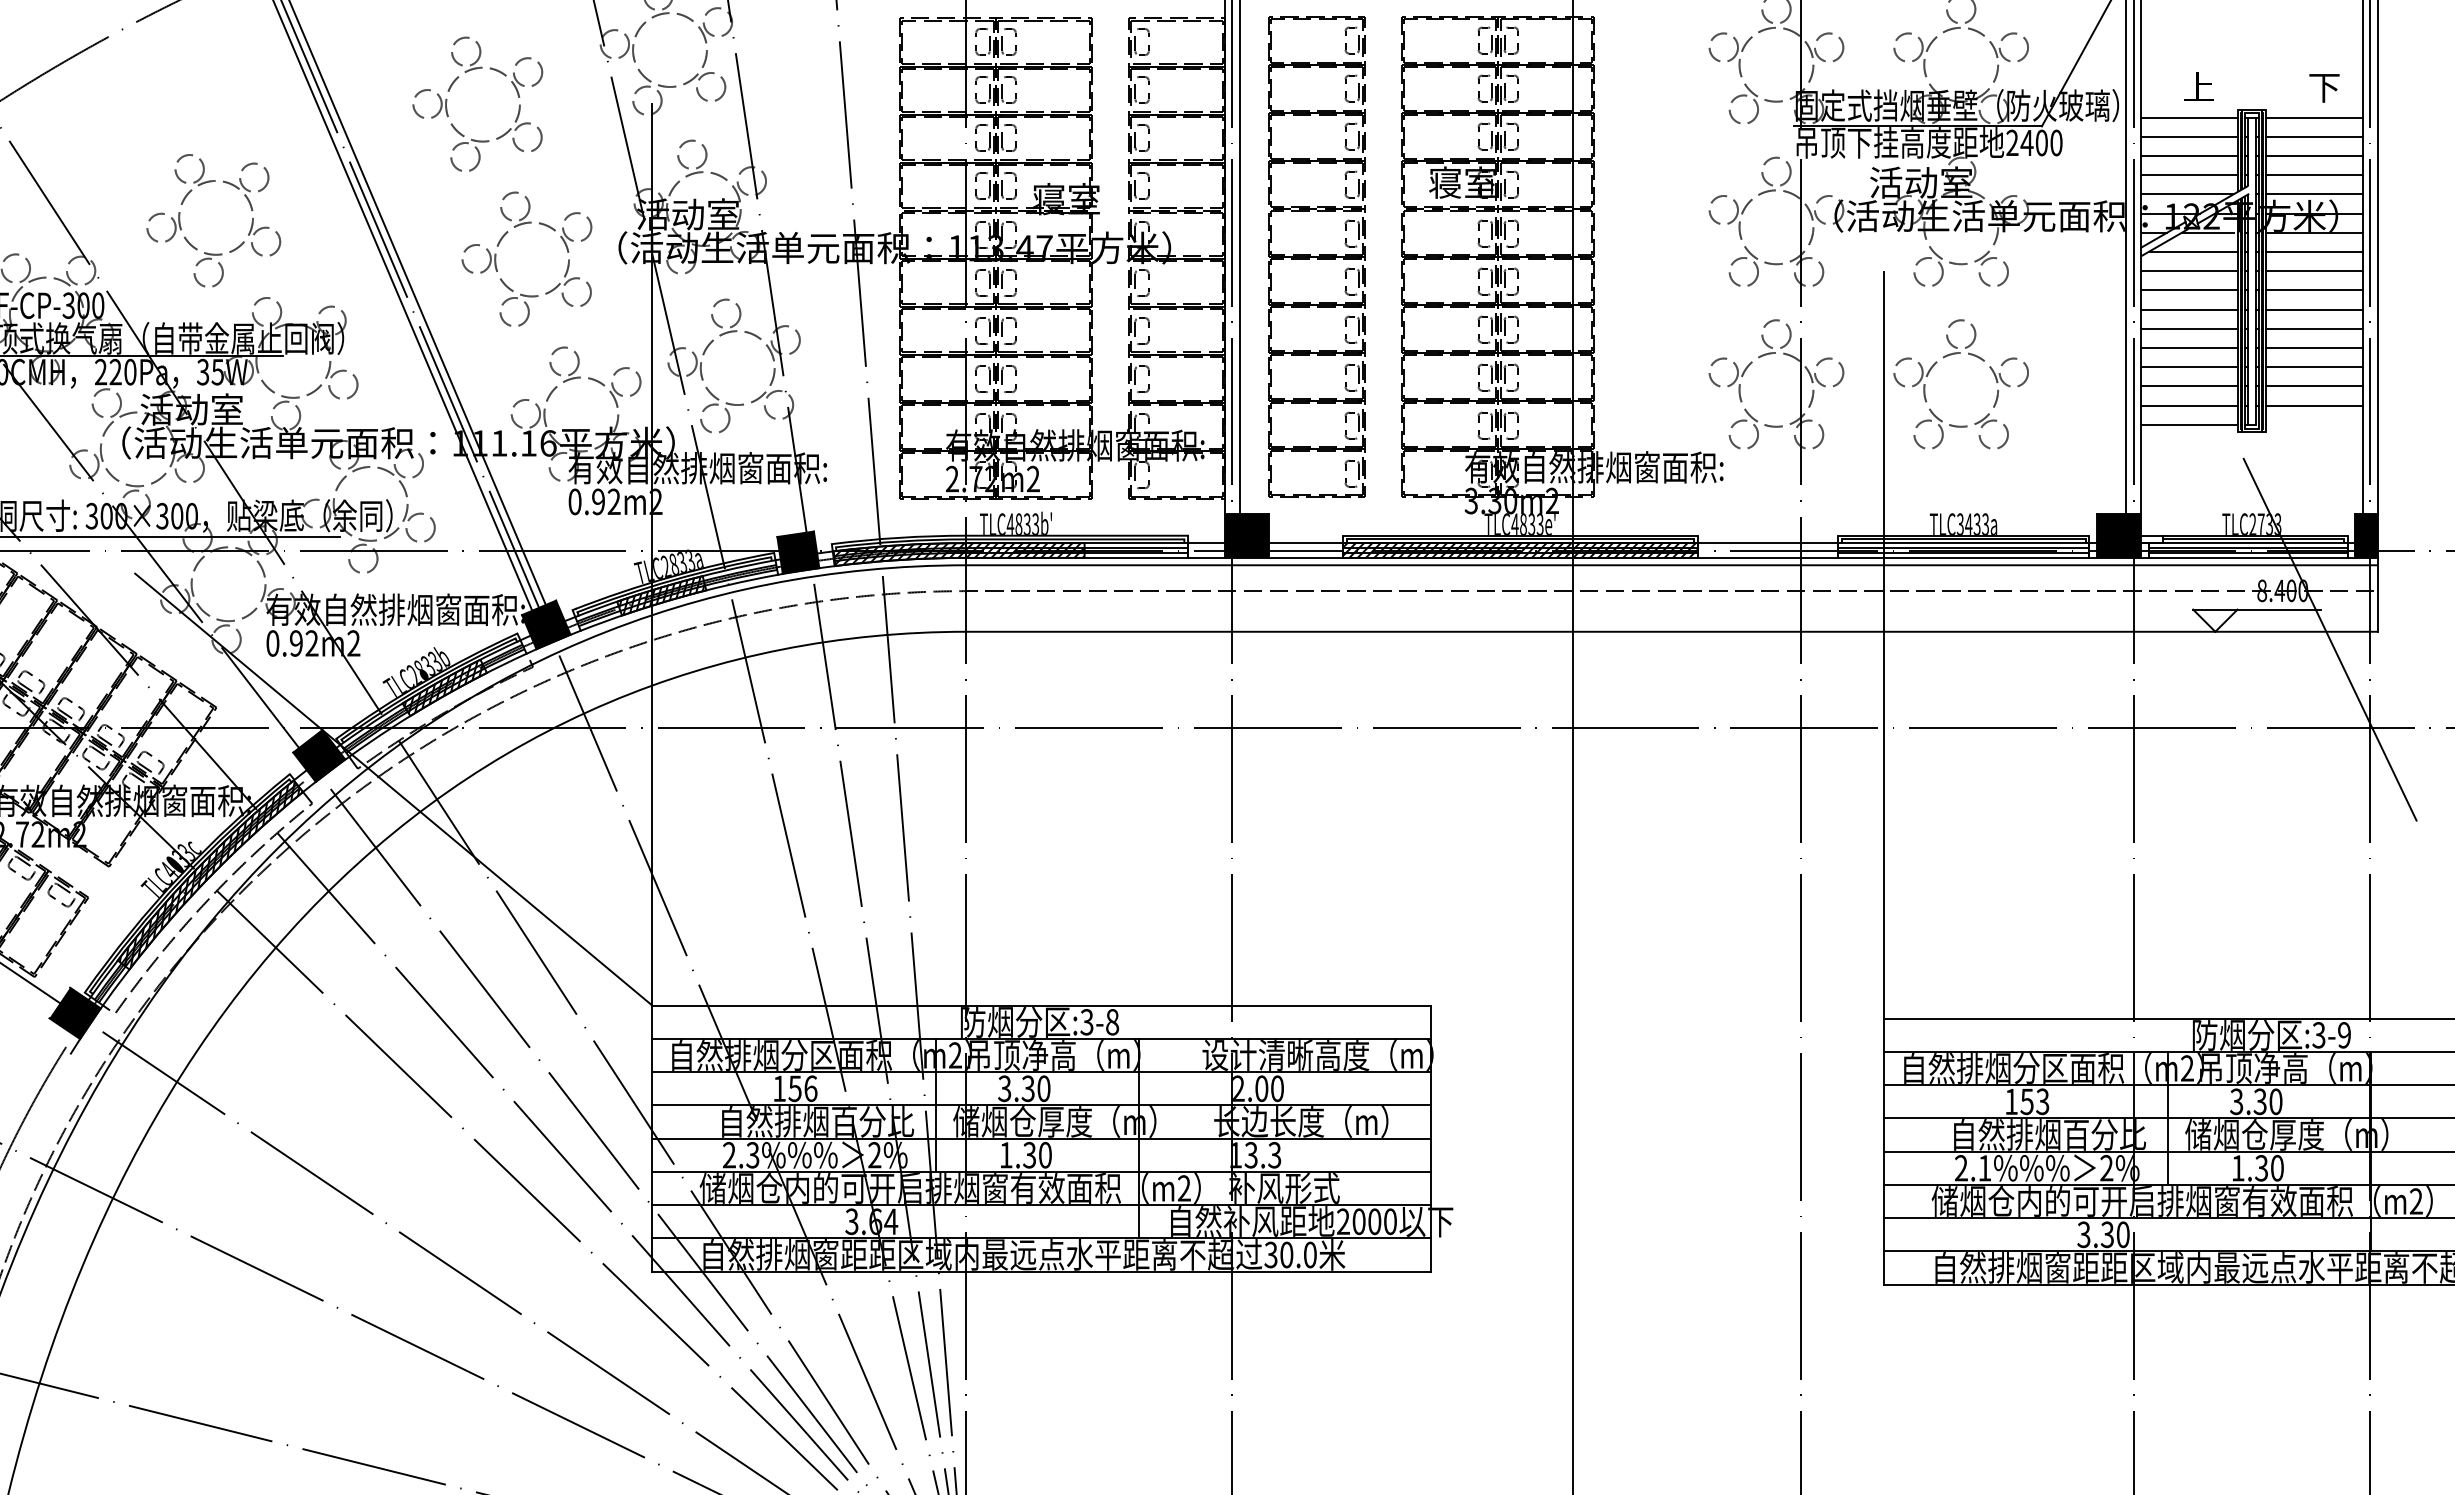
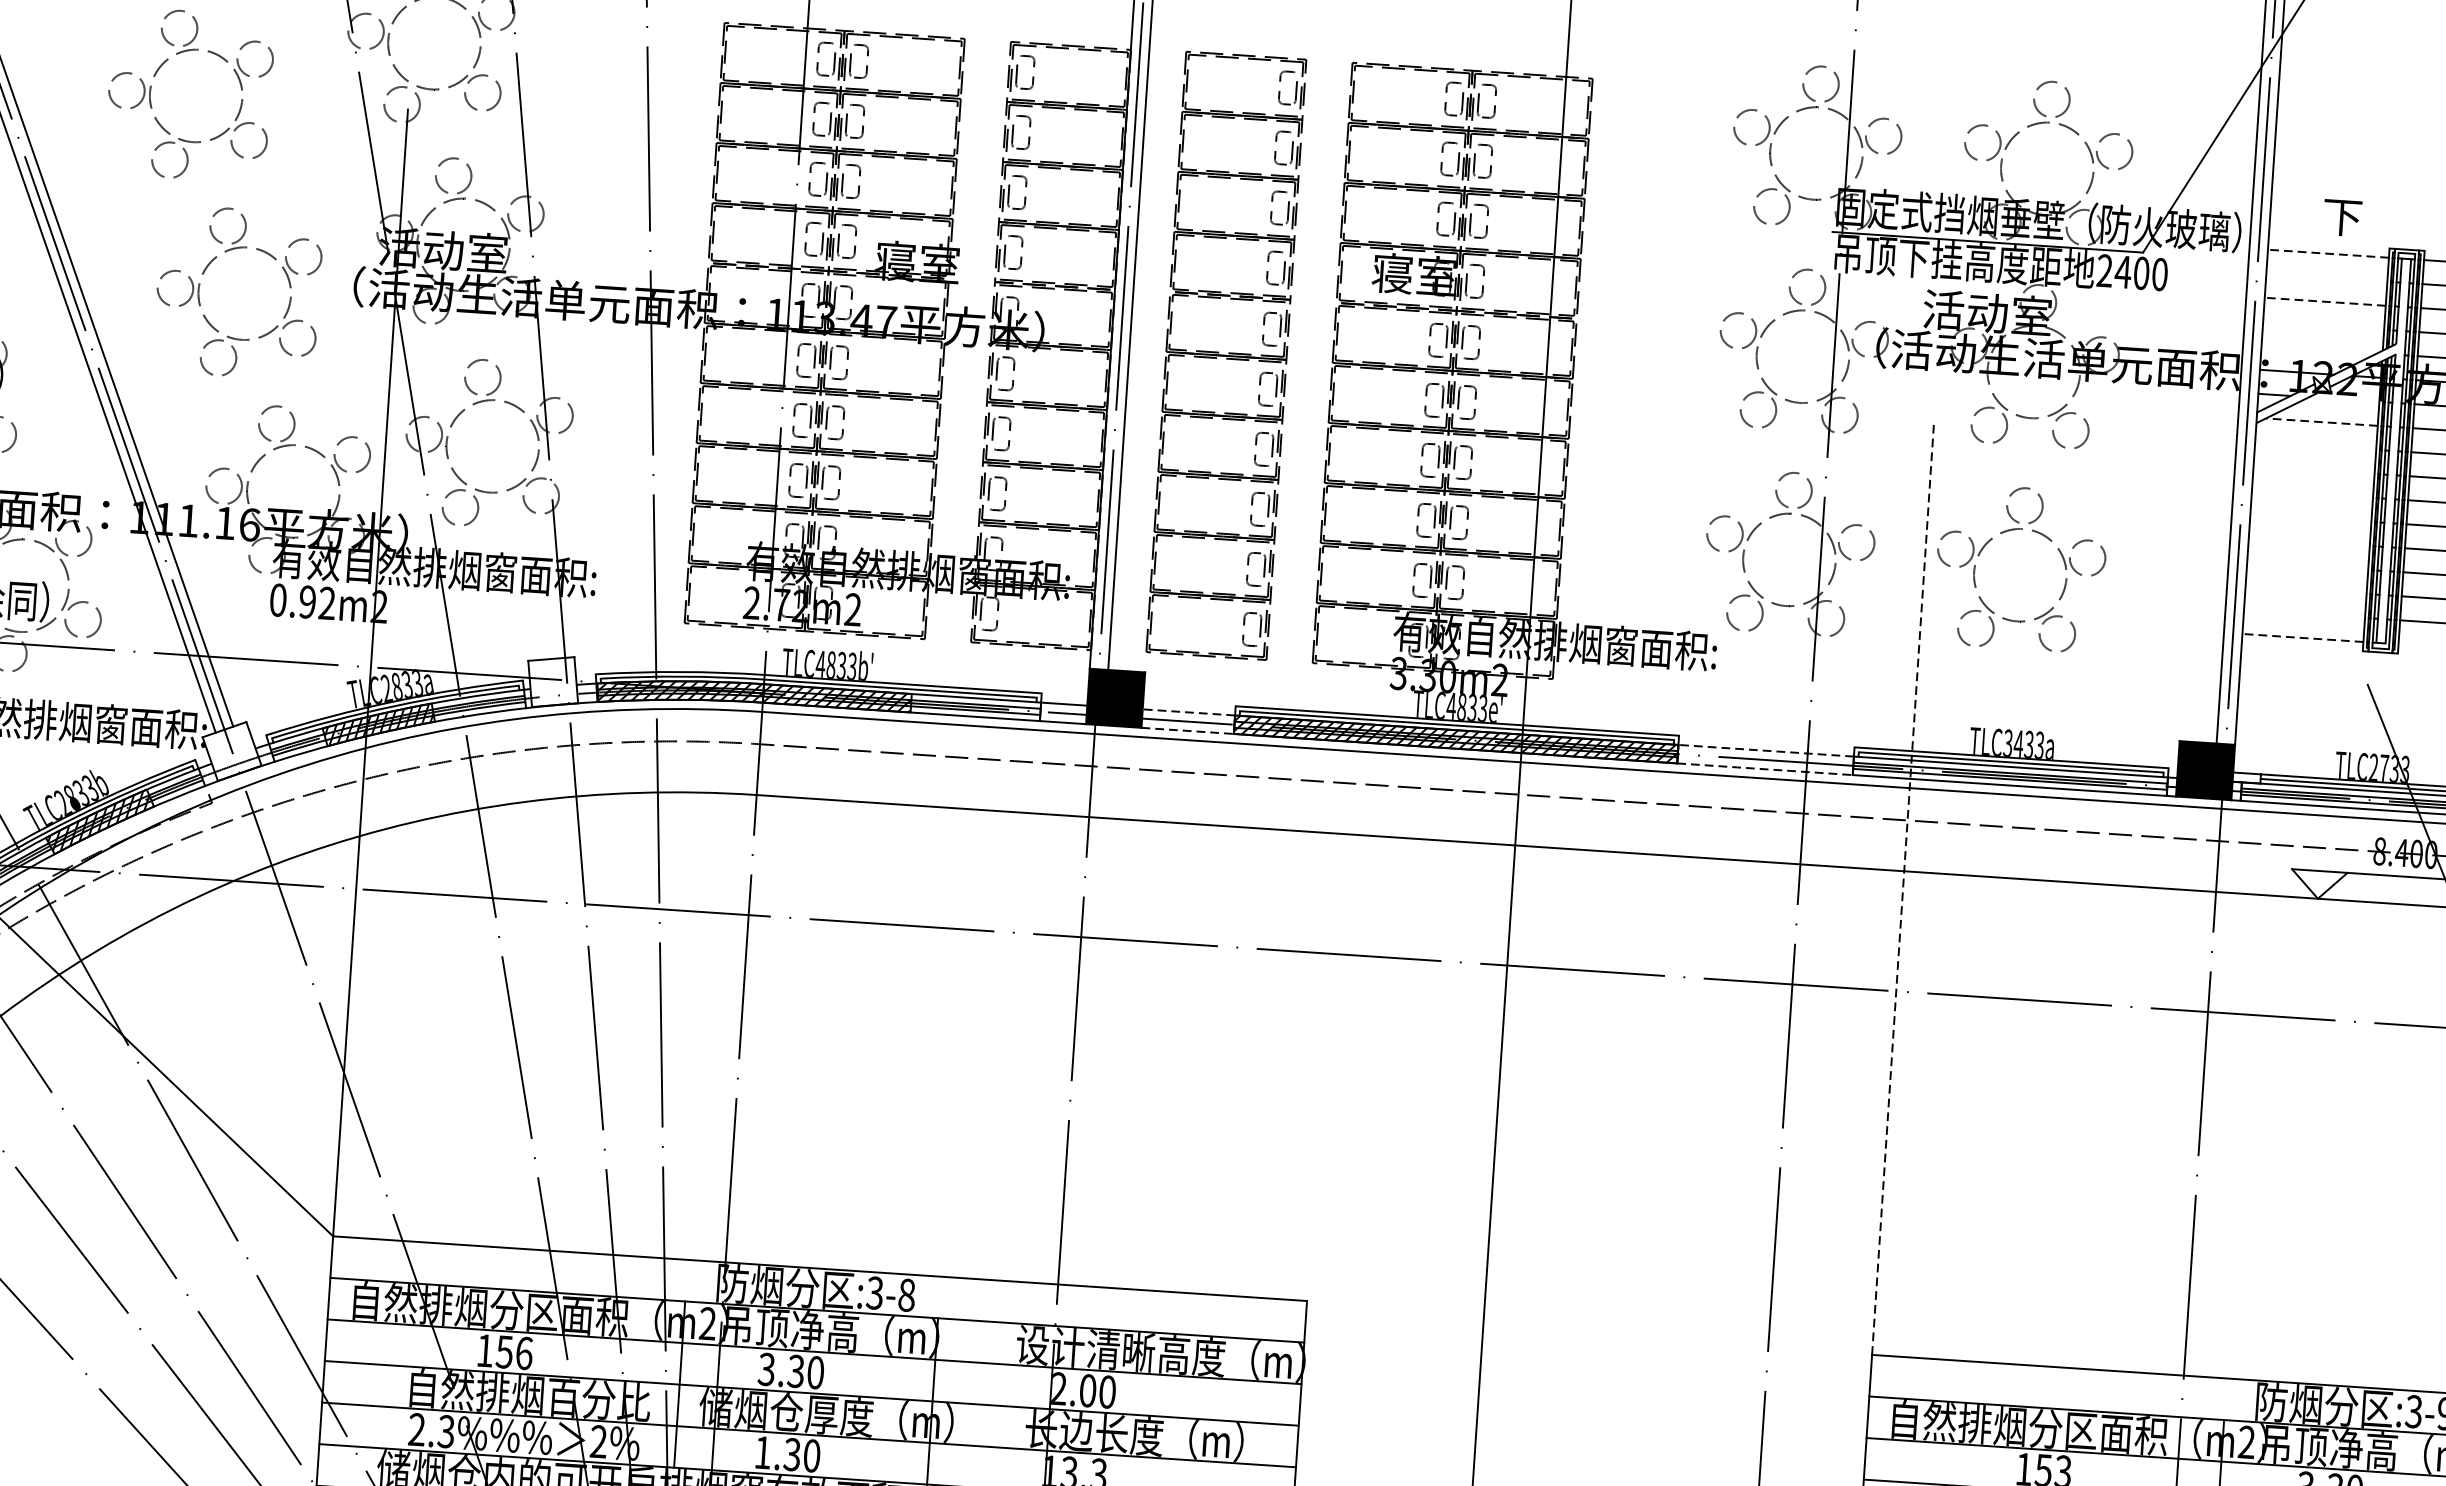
text: (2198, 87) -> (2342, 216), 上 -> 下
line: (2189, 117) -> (2328, 253), solid -> dashed
line: (2189, 136) -> (2326, 277), removed
line: (2189, 155) -> (2325, 301), solid -> dashed
line: (2189, 175) -> (2323, 326), removed
line: (2187, 194) -> (2319, 349), removed
line: (2207, 232) -> (2341, 398), removed
line: (2193, 251) -> (2322, 421), solid -> dashed
line: (2189, 271) -> (2315, 446), removed
line: (2189, 290) -> (2313, 469), removed
line: (2189, 309) -> (2312, 493), removed
line: (2189, 328) -> (2310, 517), removed
line: (2189, 348) -> (2309, 542), removed
line: (2189, 367) -> (2307, 566), removed
line: (2189, 386) -> (2306, 589), removed
line: (2189, 405) -> (2304, 613), removed
line: (2189, 424) -> (2302, 637), solid -> dashed
line: (1306, 543) -> (1189, 712), solid -> dashed
line: (1767, 543) -> (1765, 751), solid -> dashed
fill: (798, 552) -> (553, 682), removed
line: (1306, 557) -> (1188, 730), solid -> dashed
line: (1768, 557) -> (1765, 768), solid -> dashed
fill: (546, 624) -> (232, 751), removed
line: (1884, 644) -> (1903, 887), solid -> dashed

